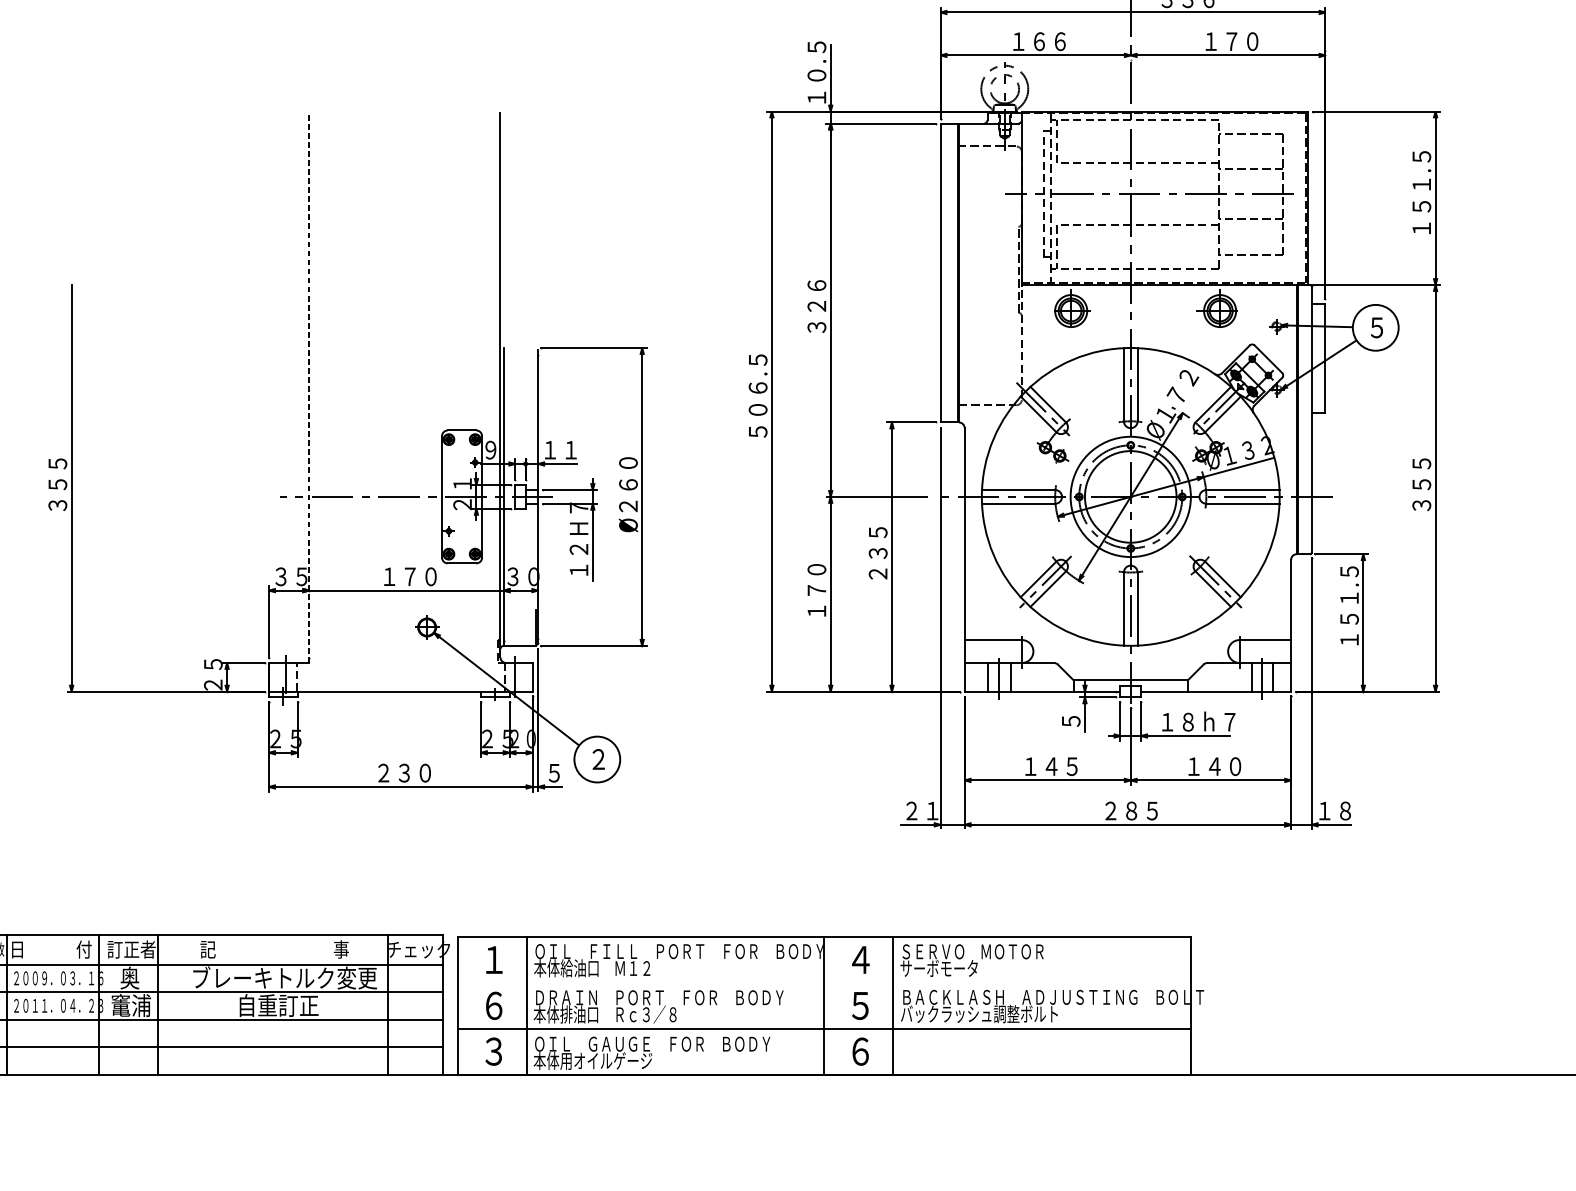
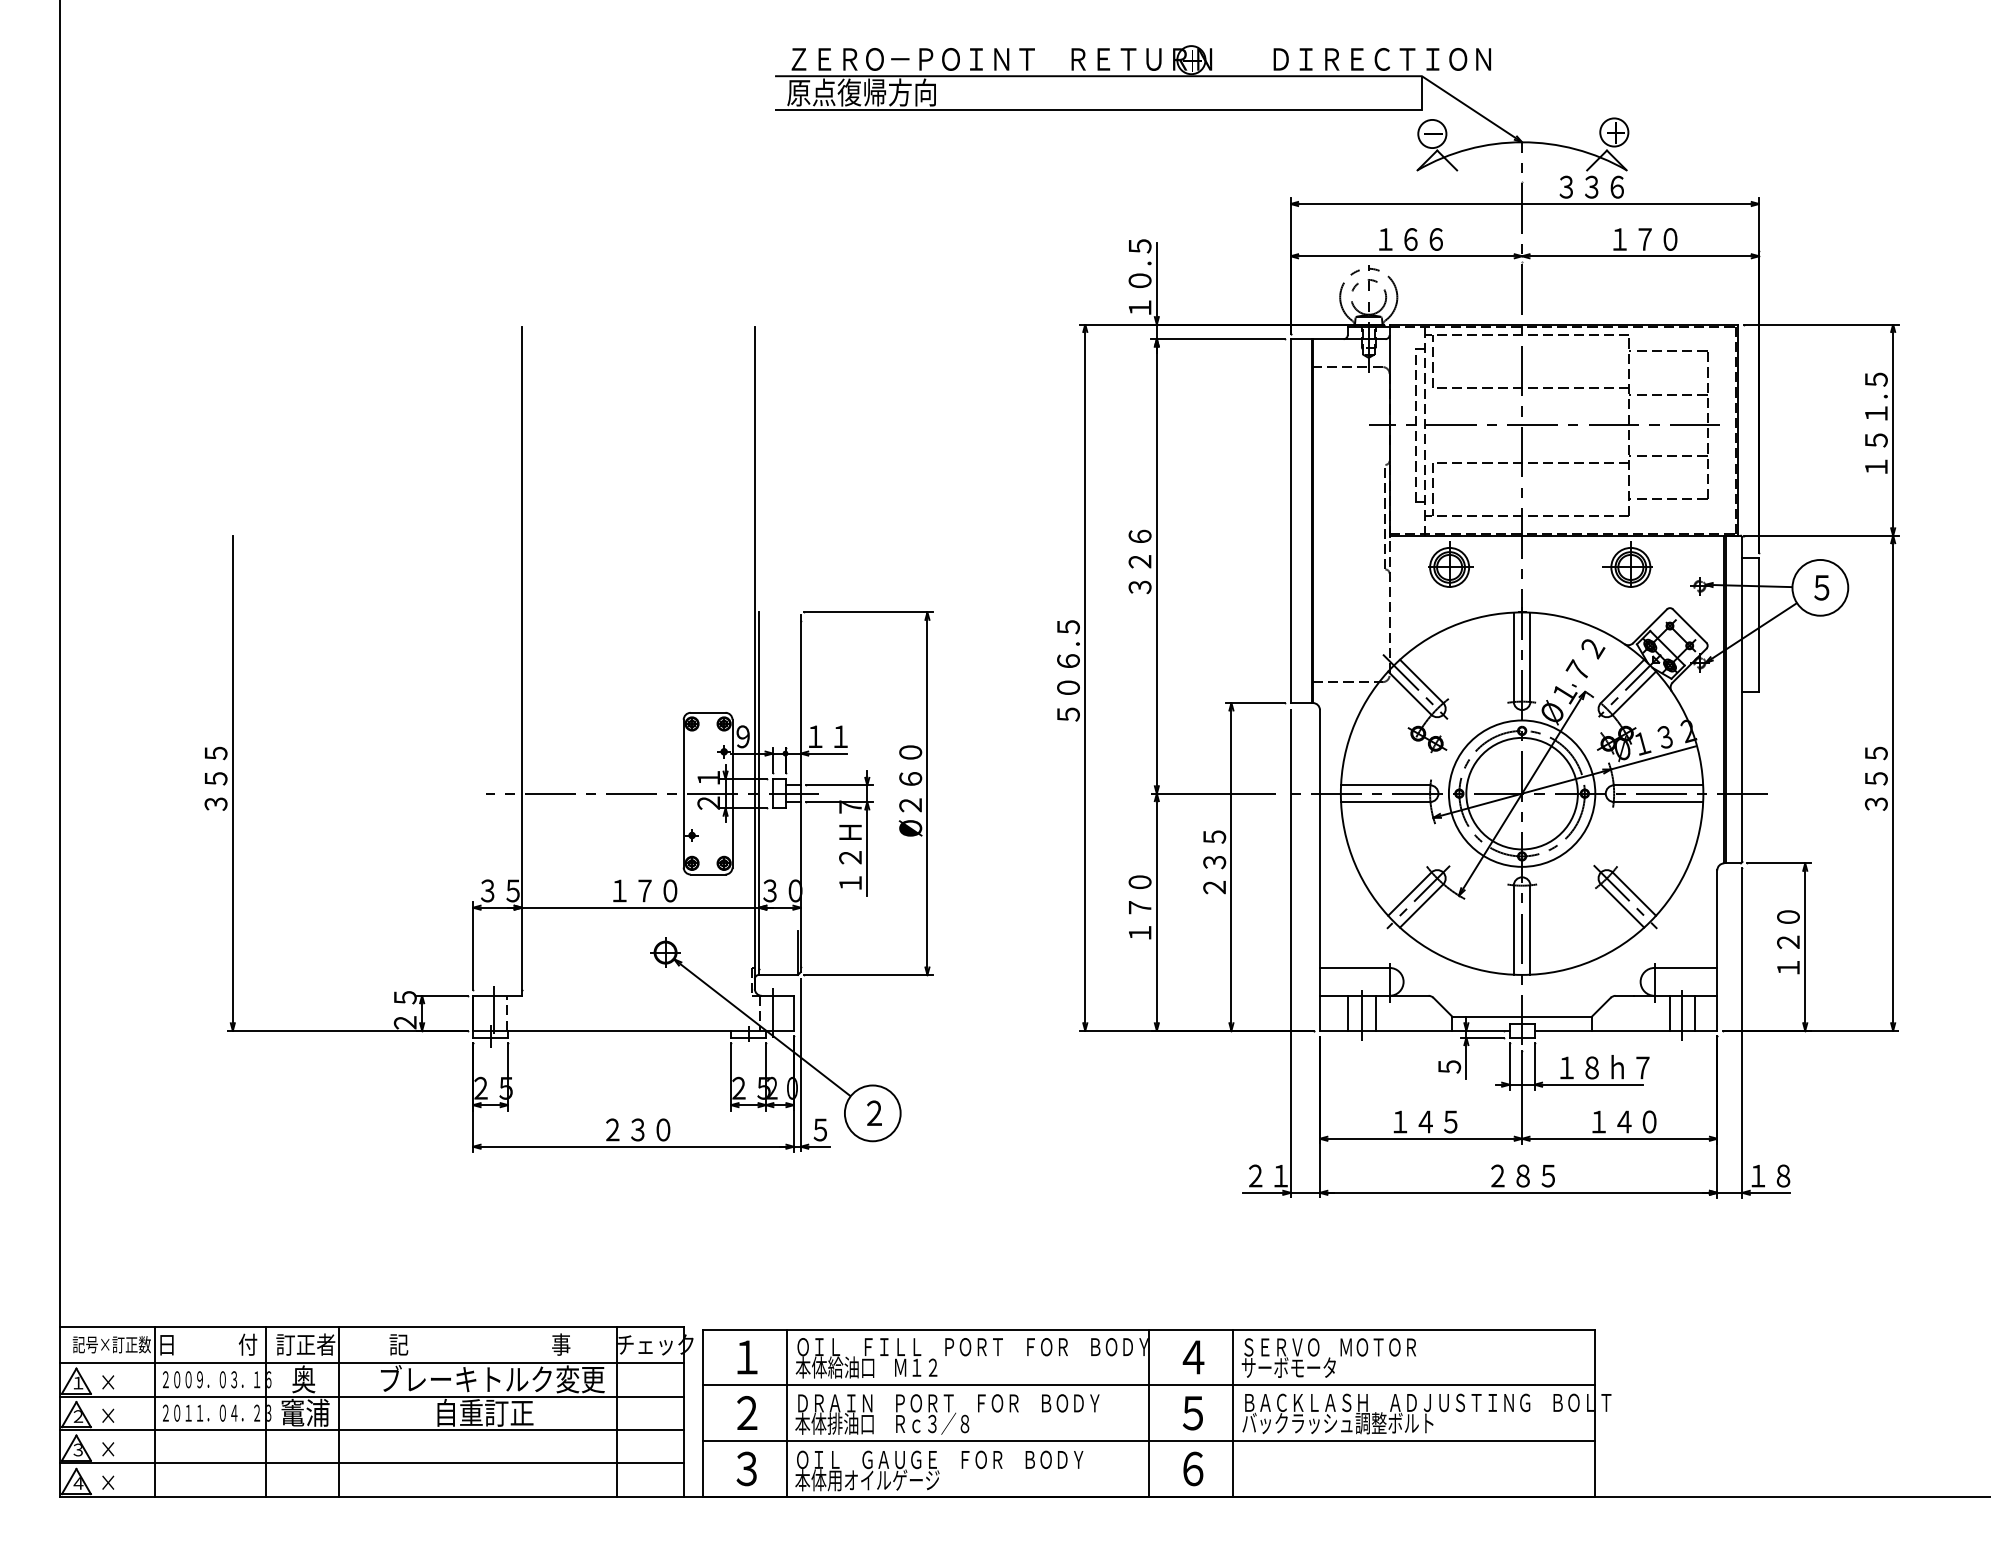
line: (308, 388) -> (521, 661), dashed -> solid
text: (1349, 595) -> (1788, 913), １５１.５ -> １２０
line: (824, 983) -> (1149, 1385), added
text: (494, 1005) -> (747, 1412), ６ -> ２

